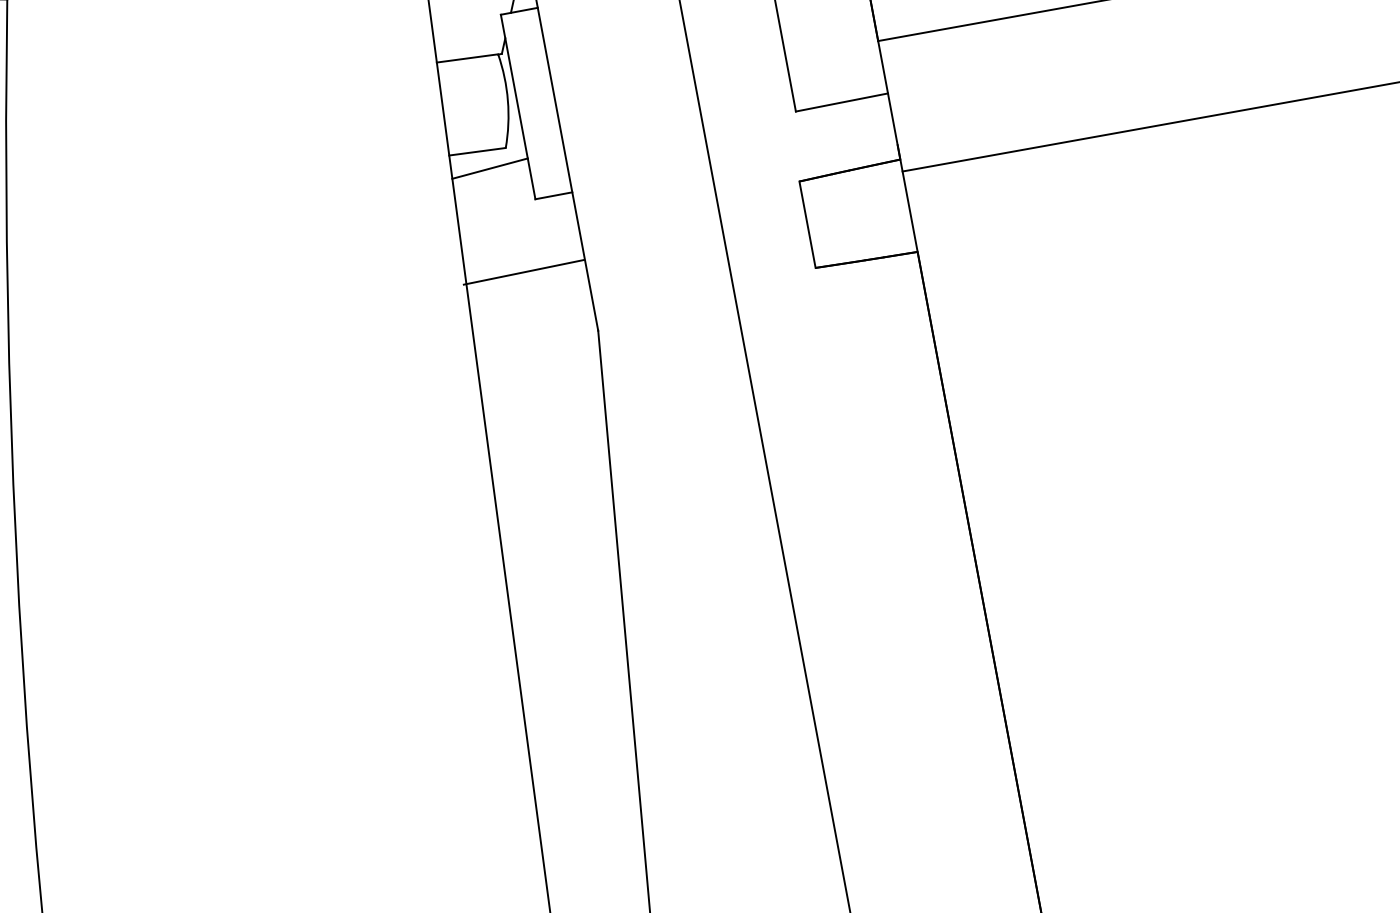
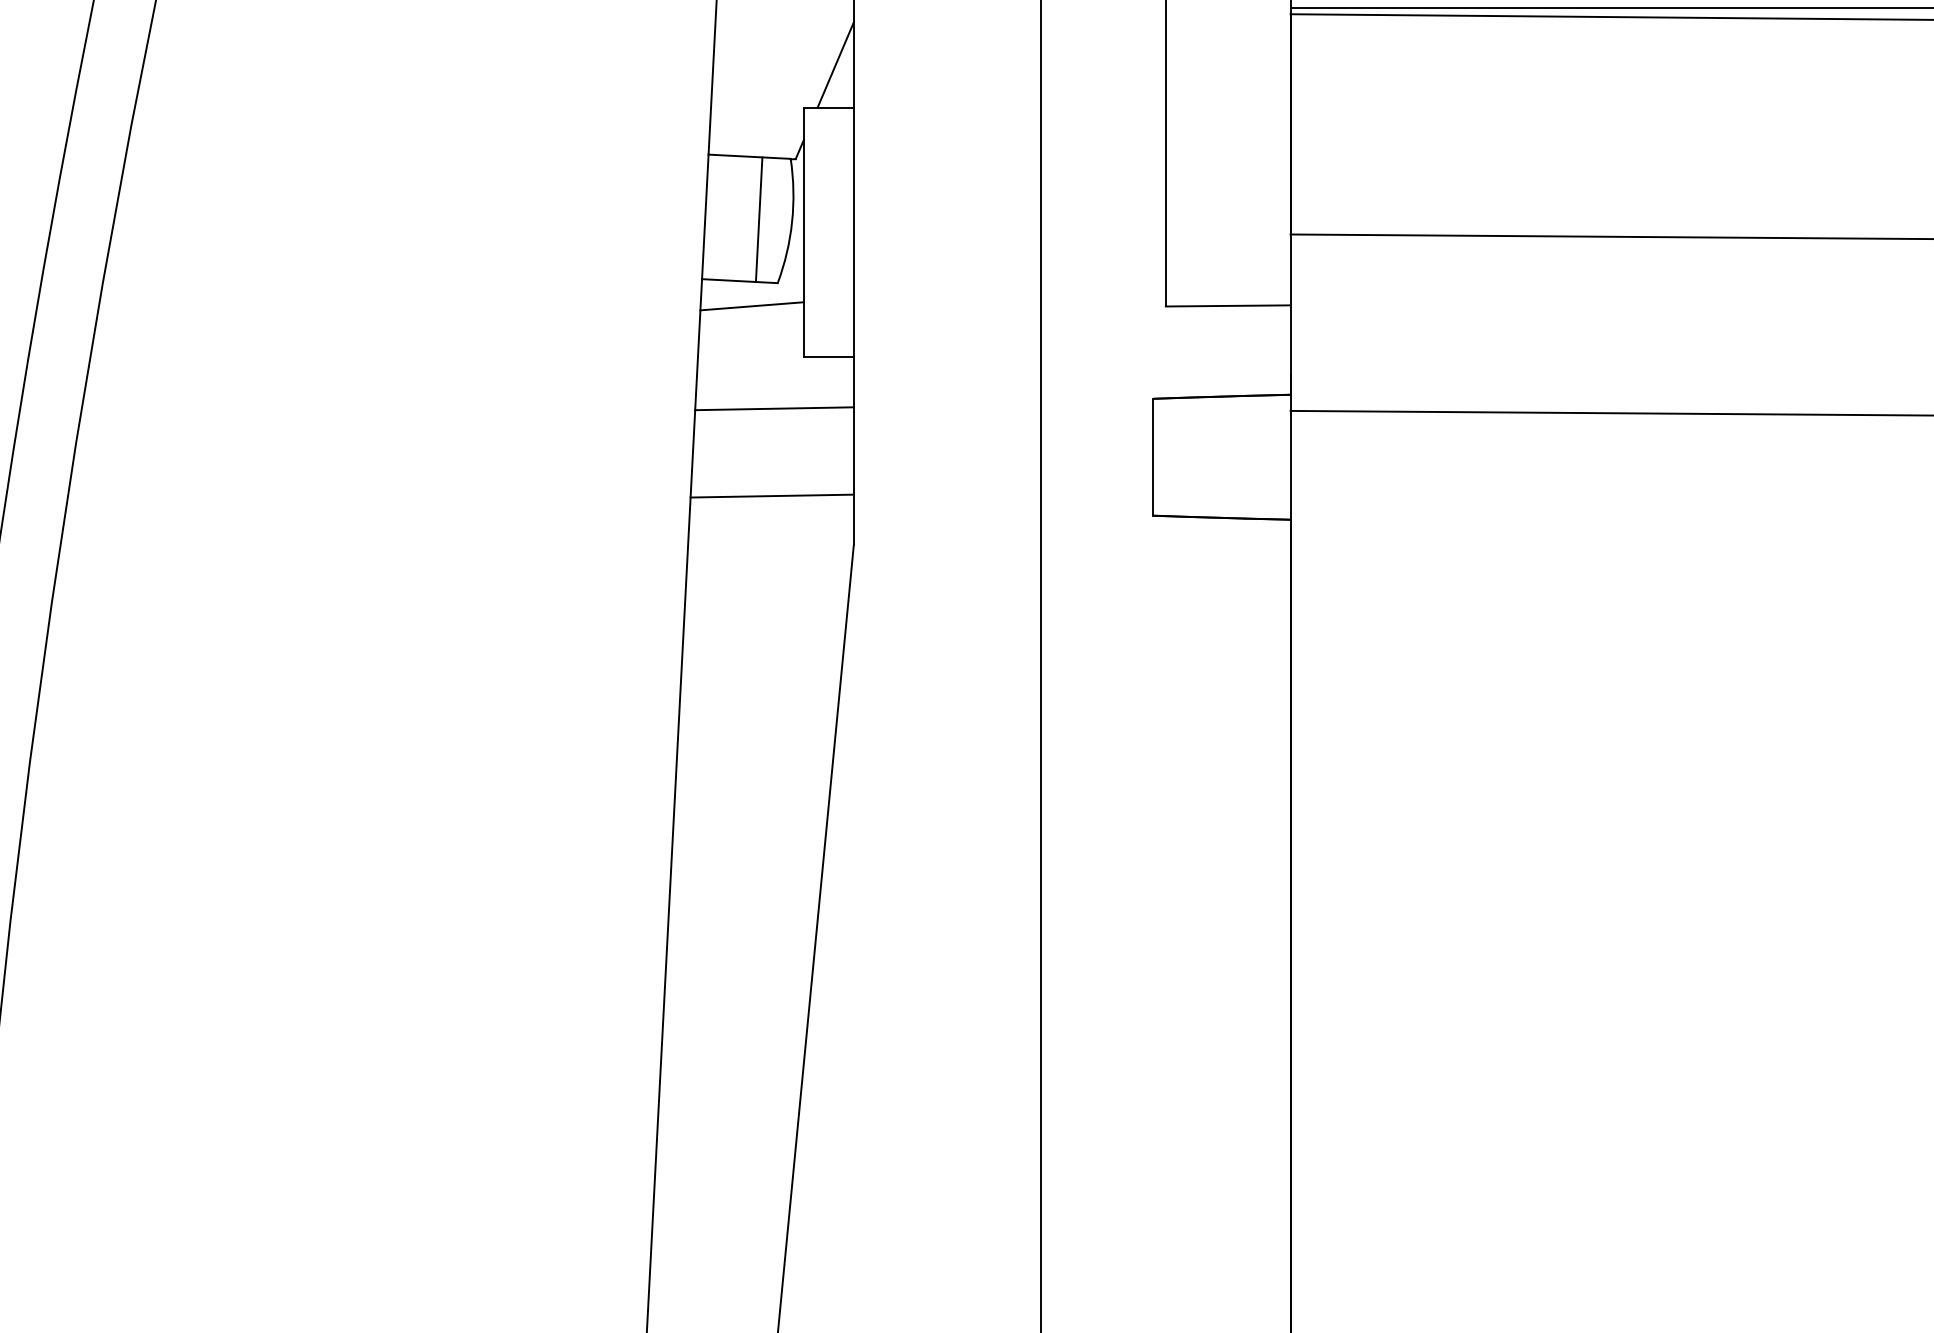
line: (482, 103) -> (758, 219), added
line: (520, 241) -> (774, 408), added
line: (523, 271) -> (771, 495), moved

